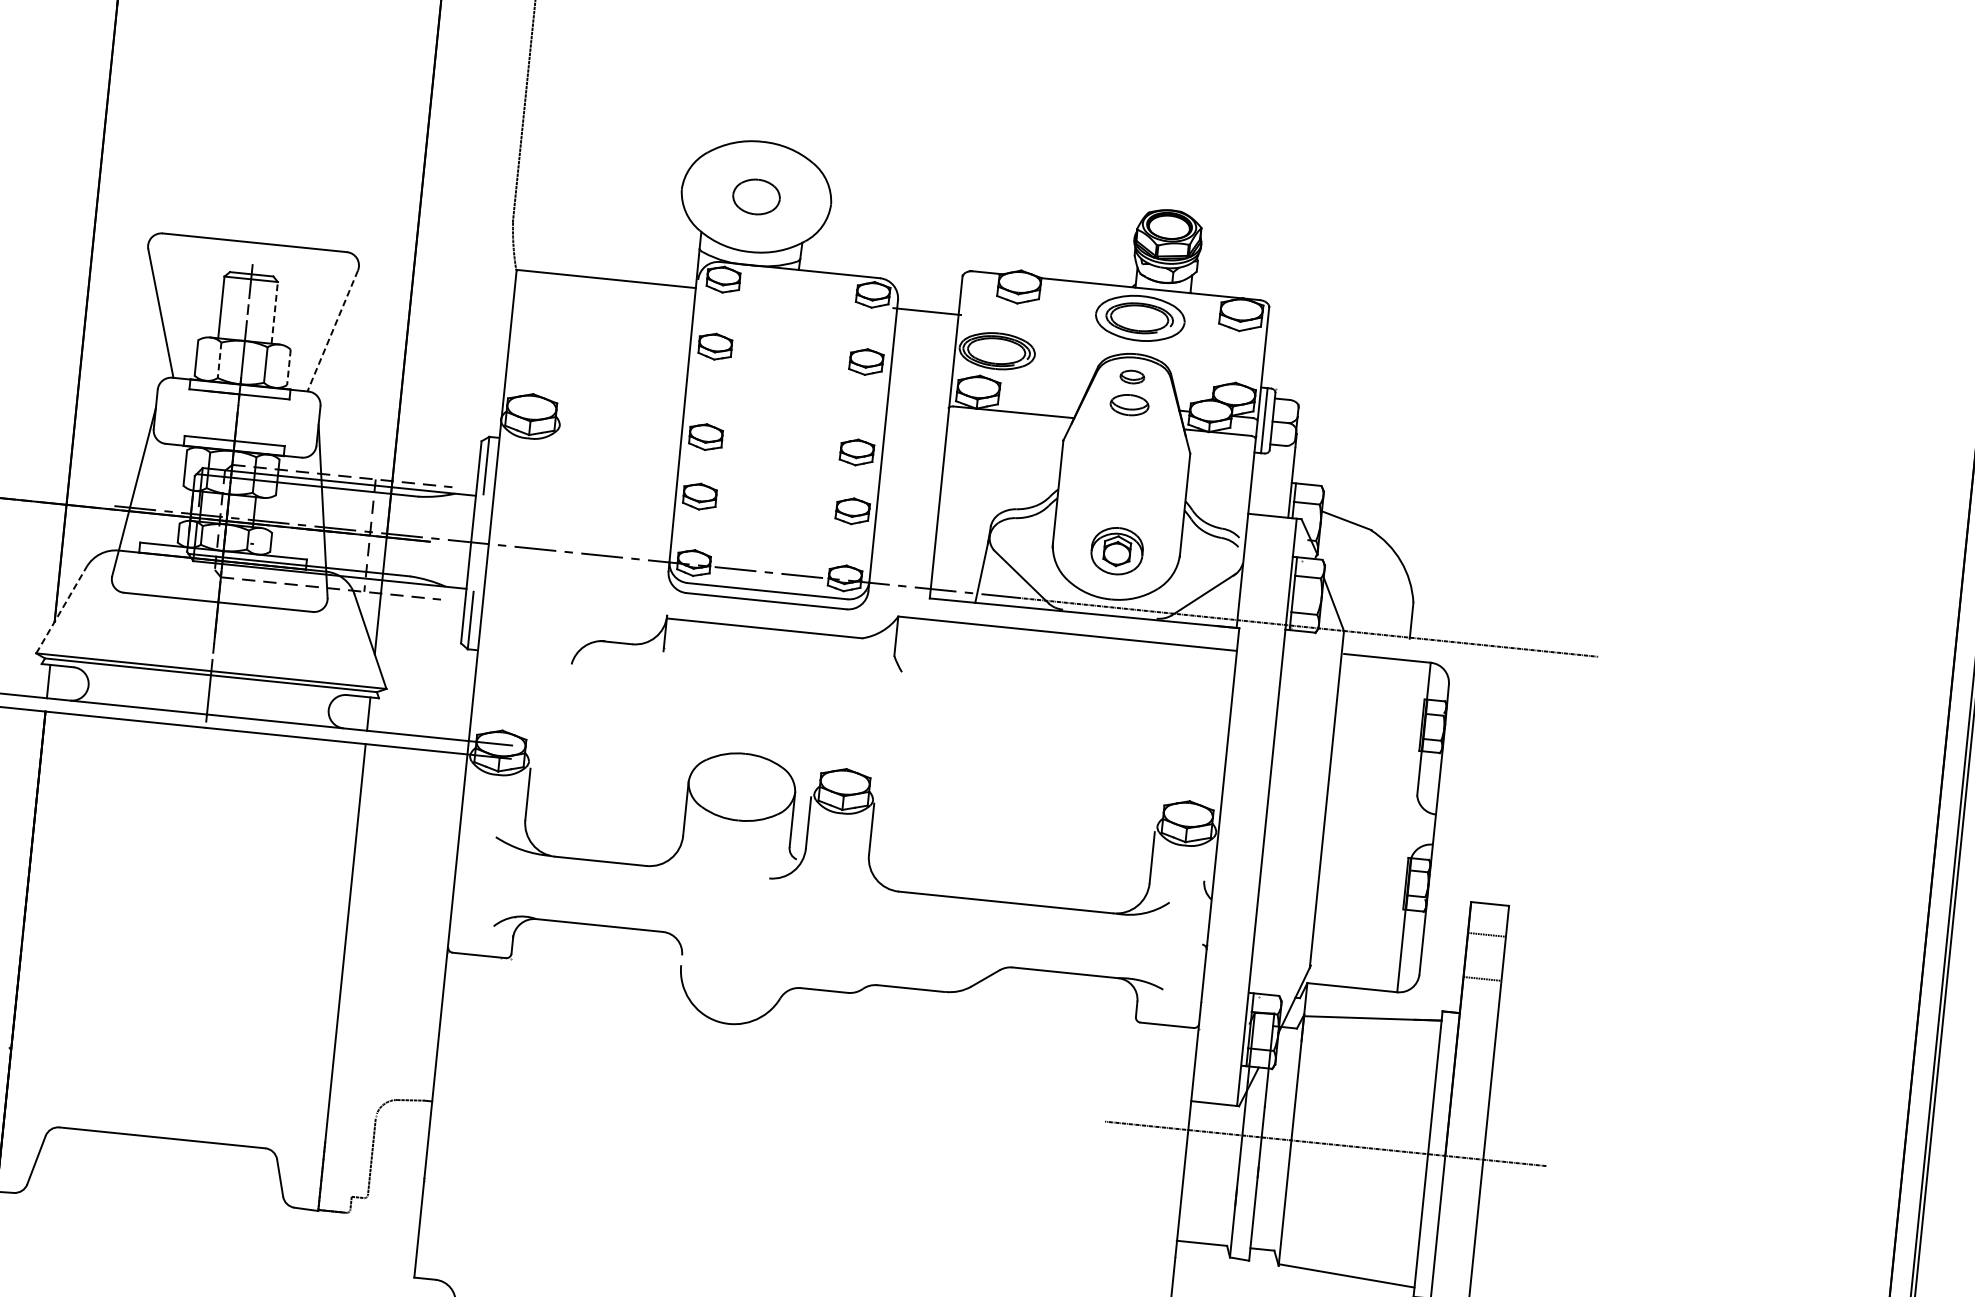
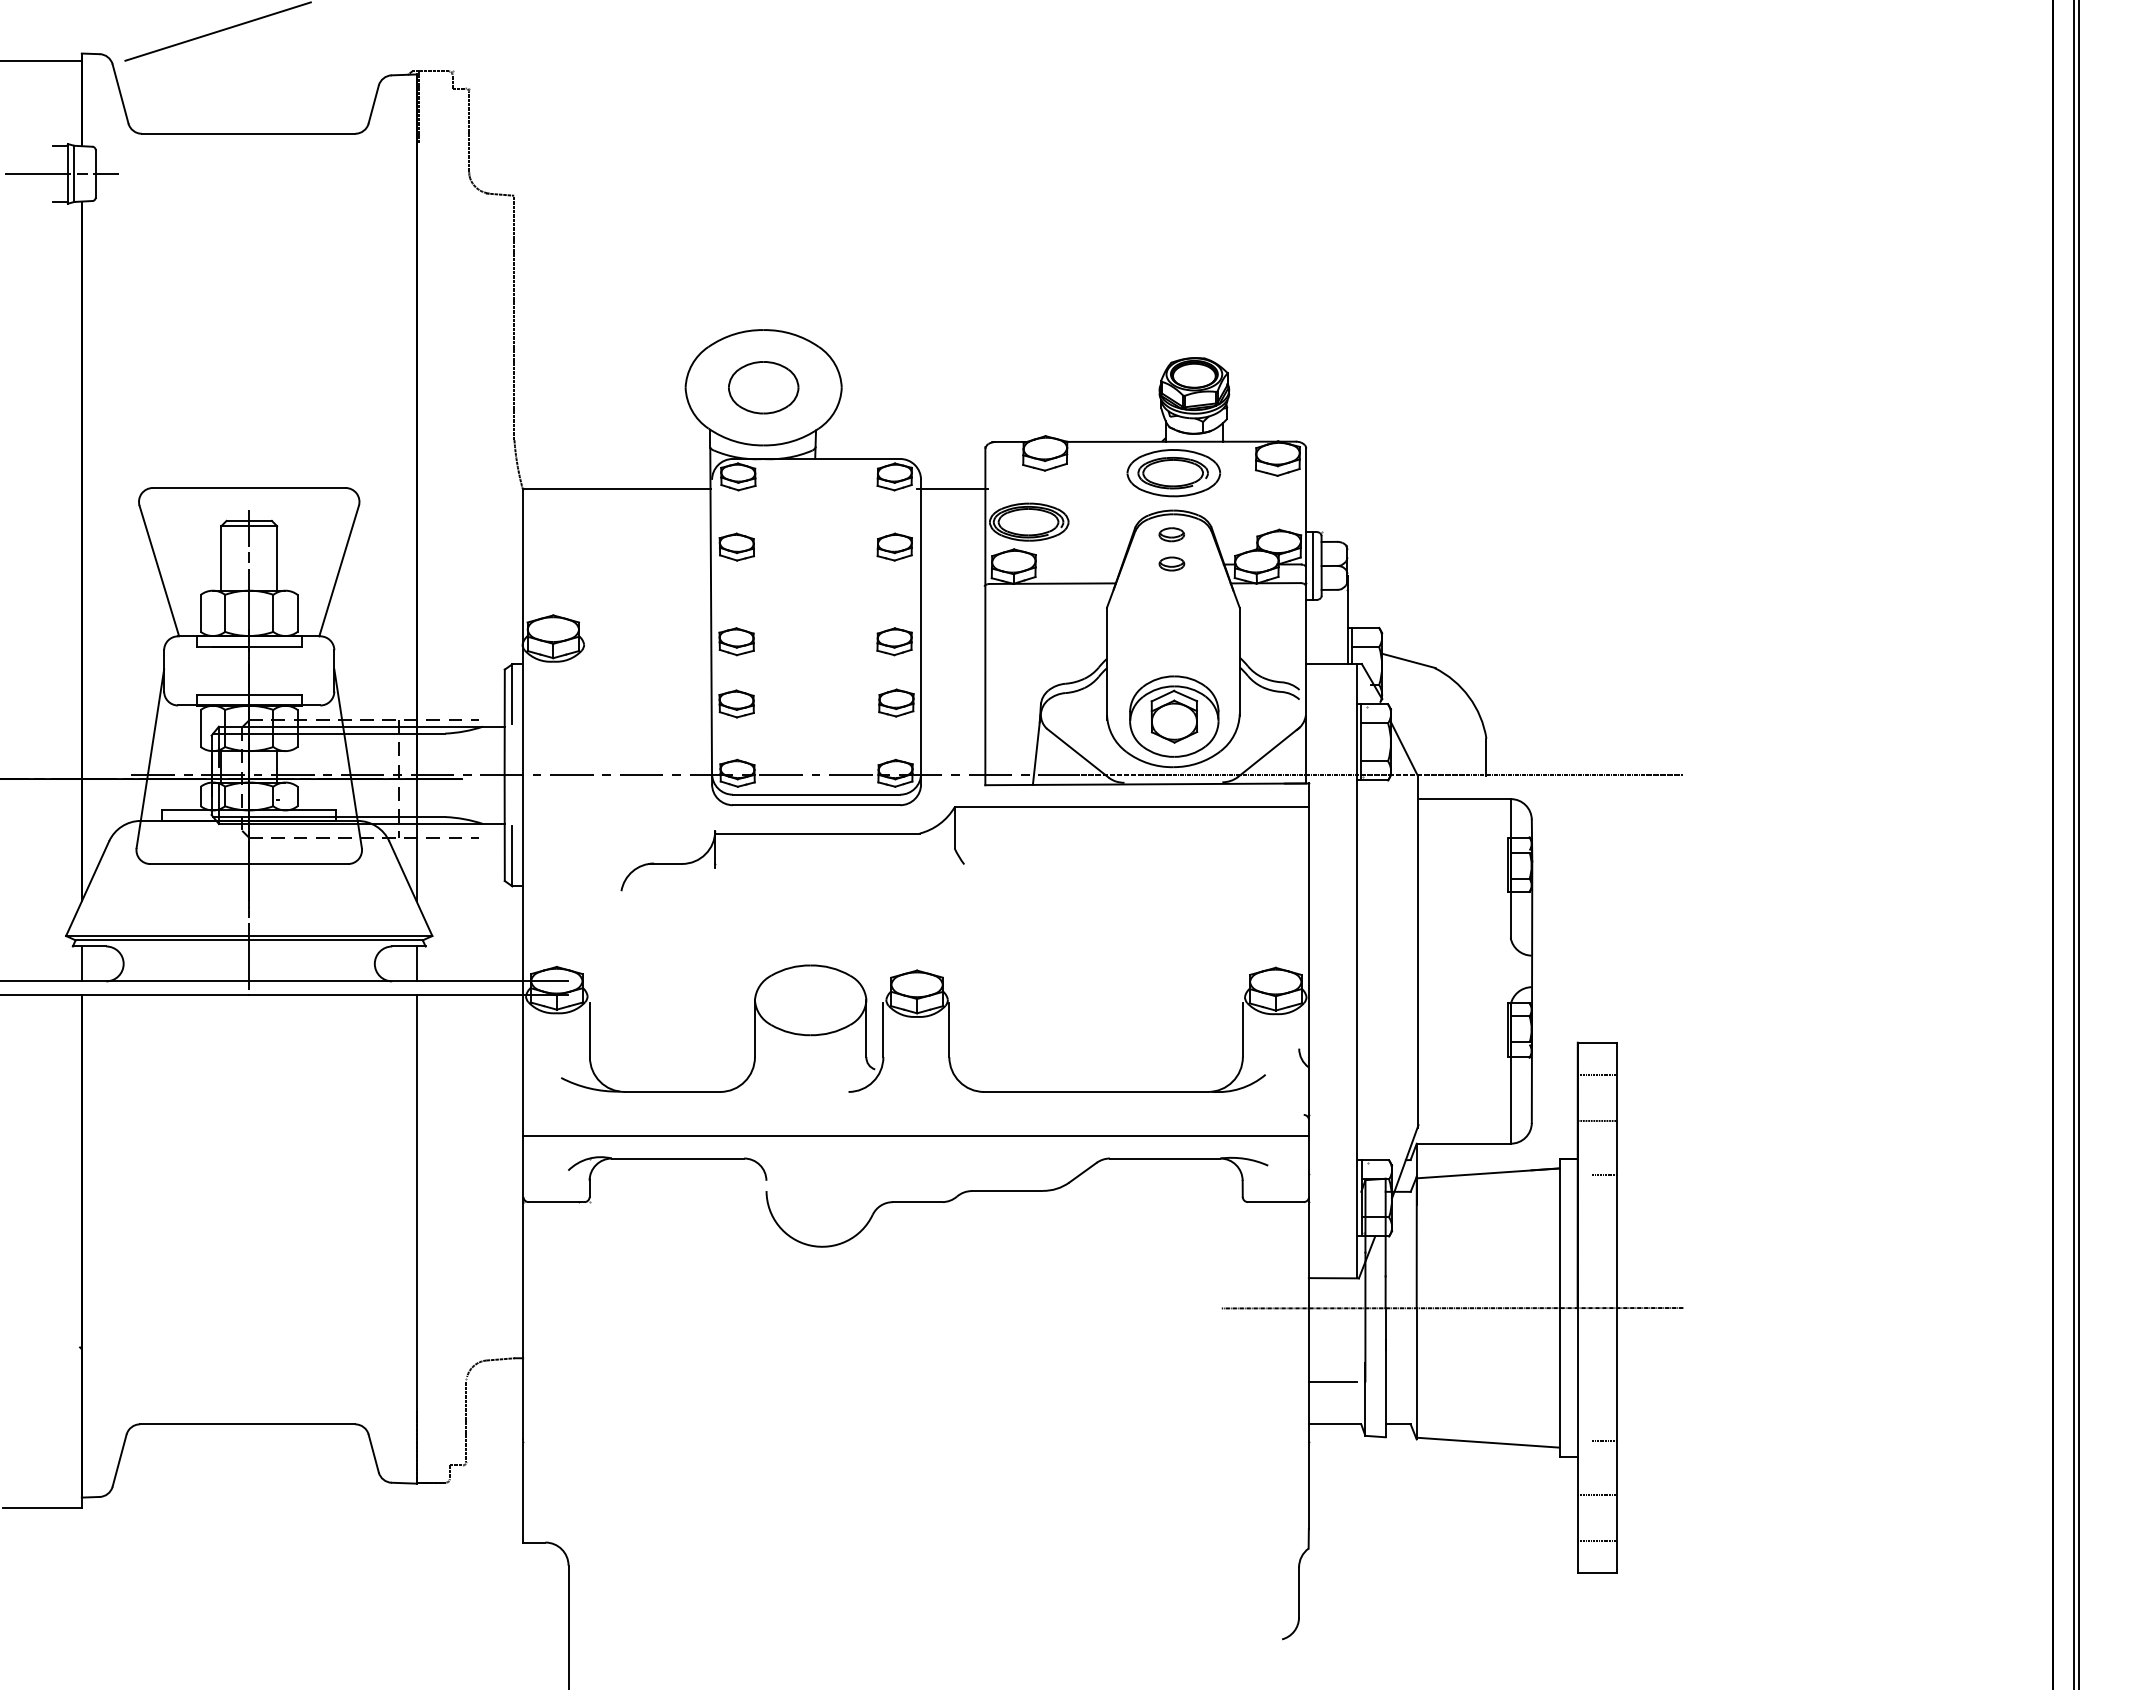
part: (756, 196) -> (763, 387), size x1.43
line: (275, 312) -> (277, 557), dashed -> solid
line: (332, 331) -> (338, 571), dashed -> solid
line: (220, 360) -> (225, 613), dashed -> solid
line: (288, 367) -> (297, 613), dashed -> solid
part: (1129, 404) -> (1171, 563), size x0.62
part: (1117, 551) -> (1174, 716), size x1.67
line: (61, 610) -> (87, 888), dashed -> solid
line: (828, 927) -> (915, 1136), added
line: (1483, 1031) -> (1604, 1175), added
line: (1203, 1202) -> (1332, 1381), added
line: (1458, 1285) -> (1604, 1440), added

